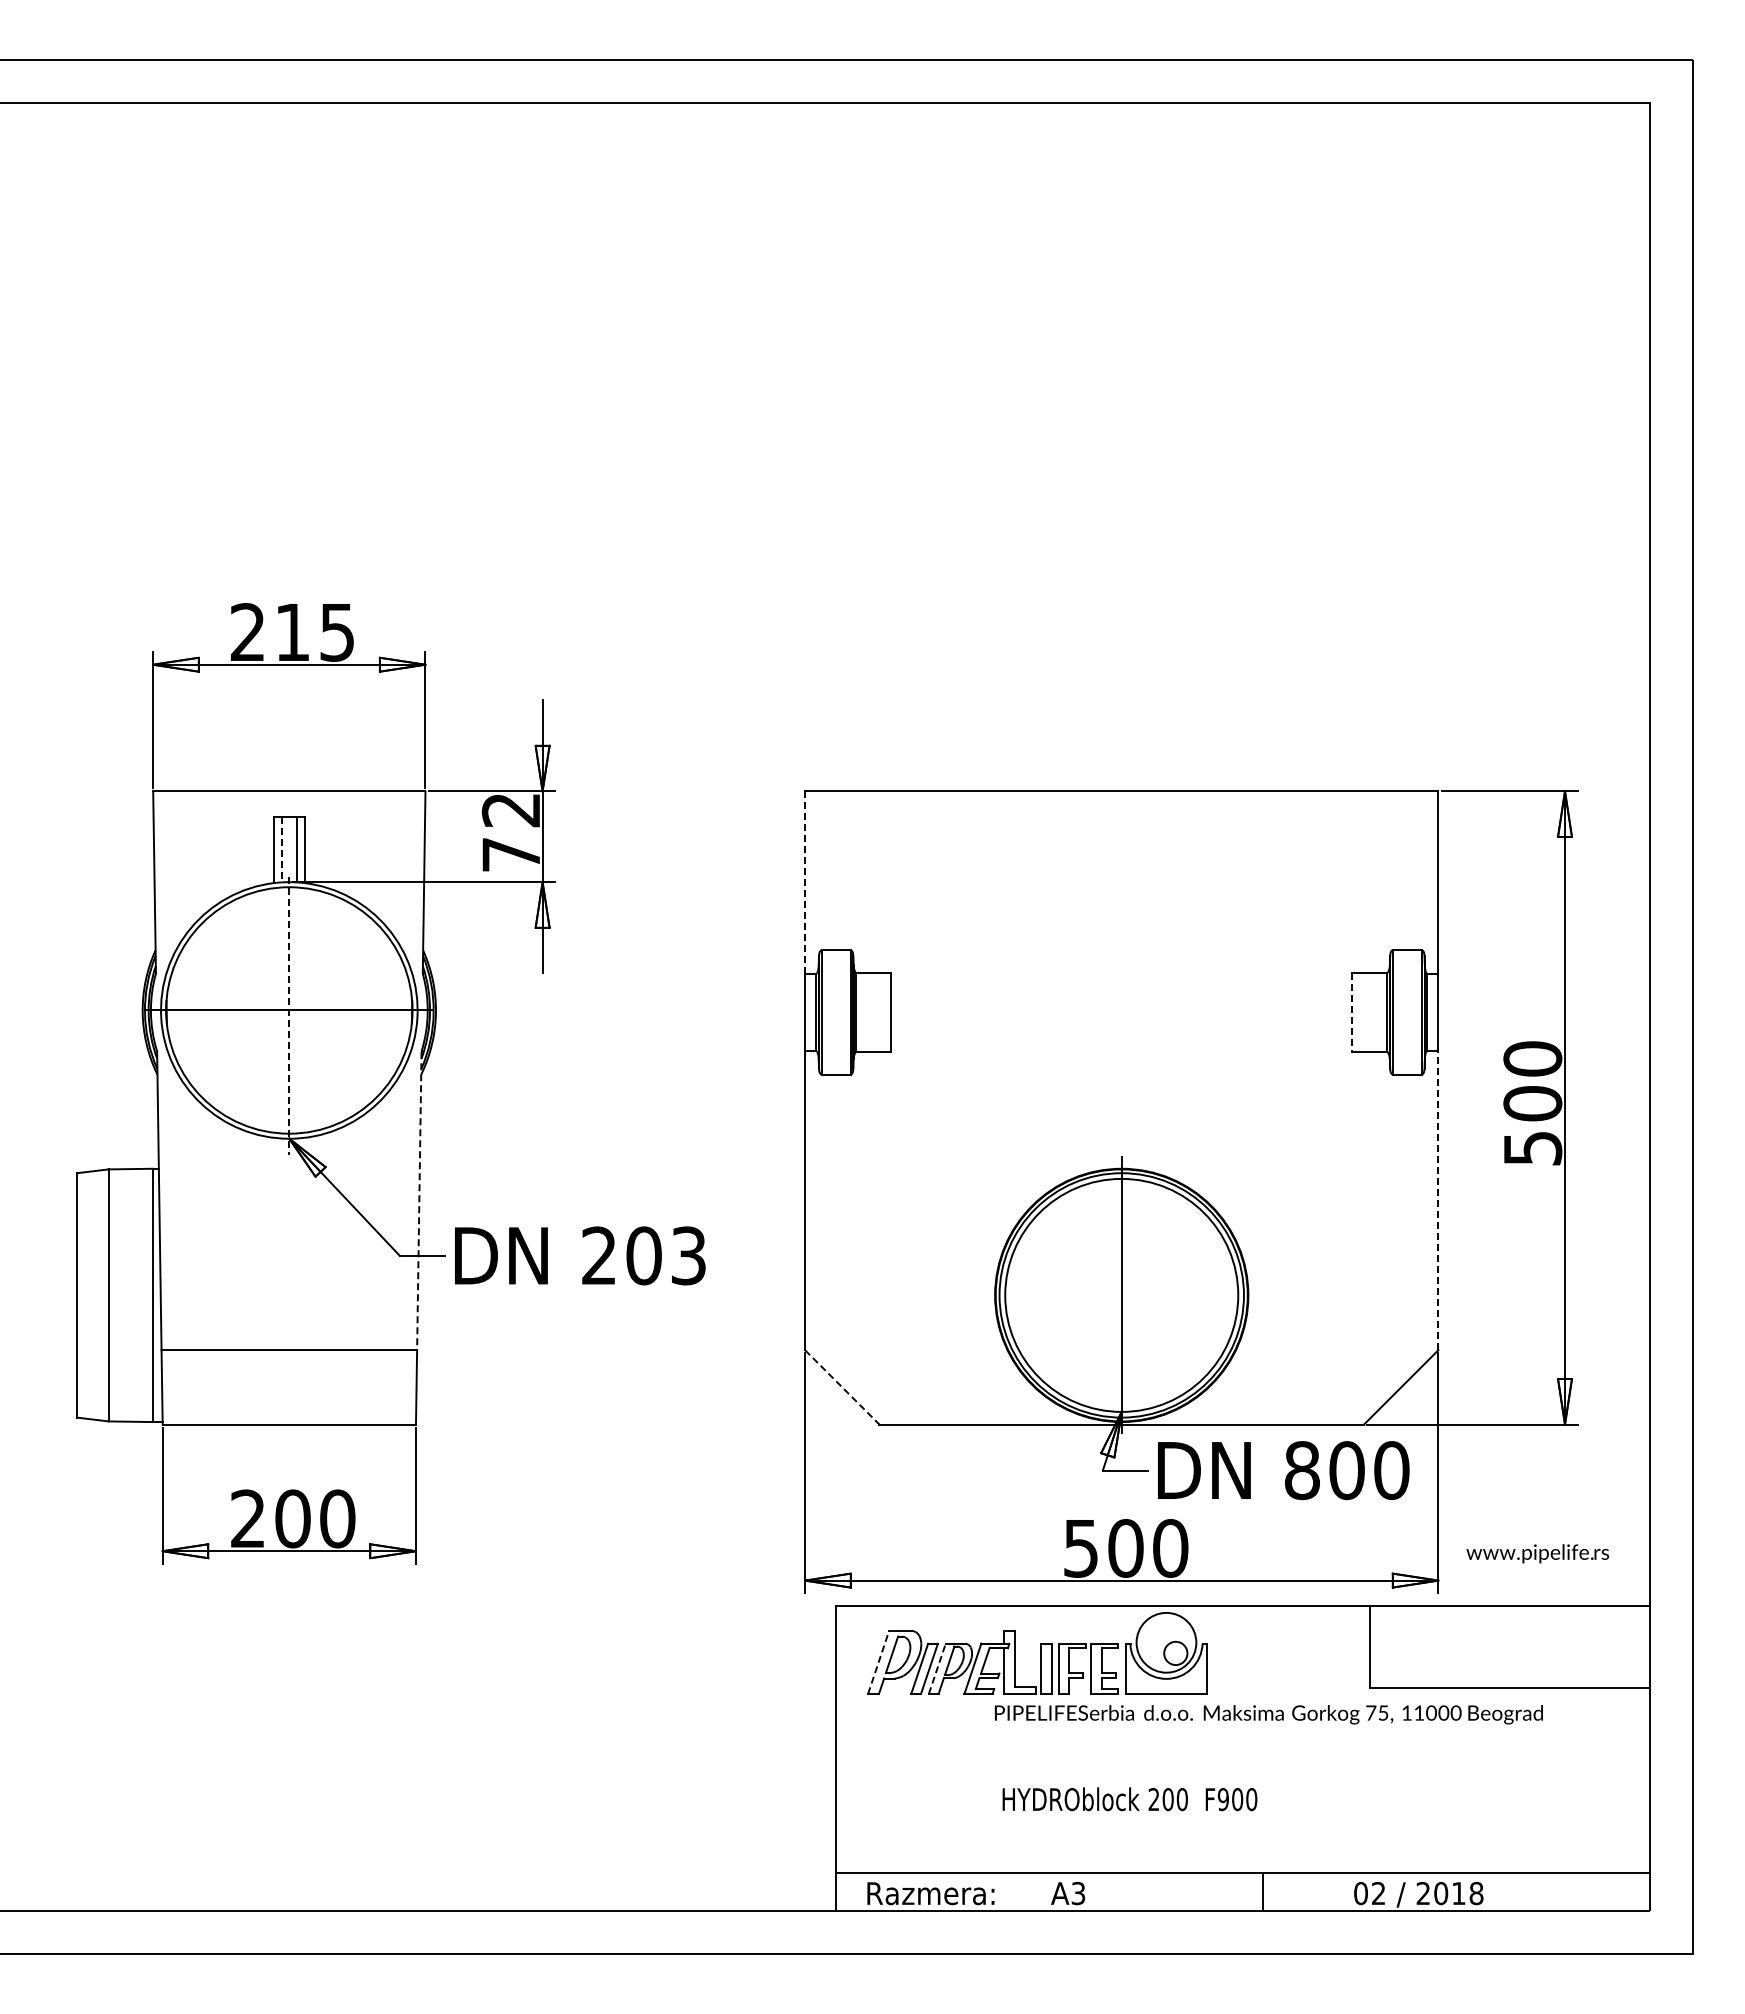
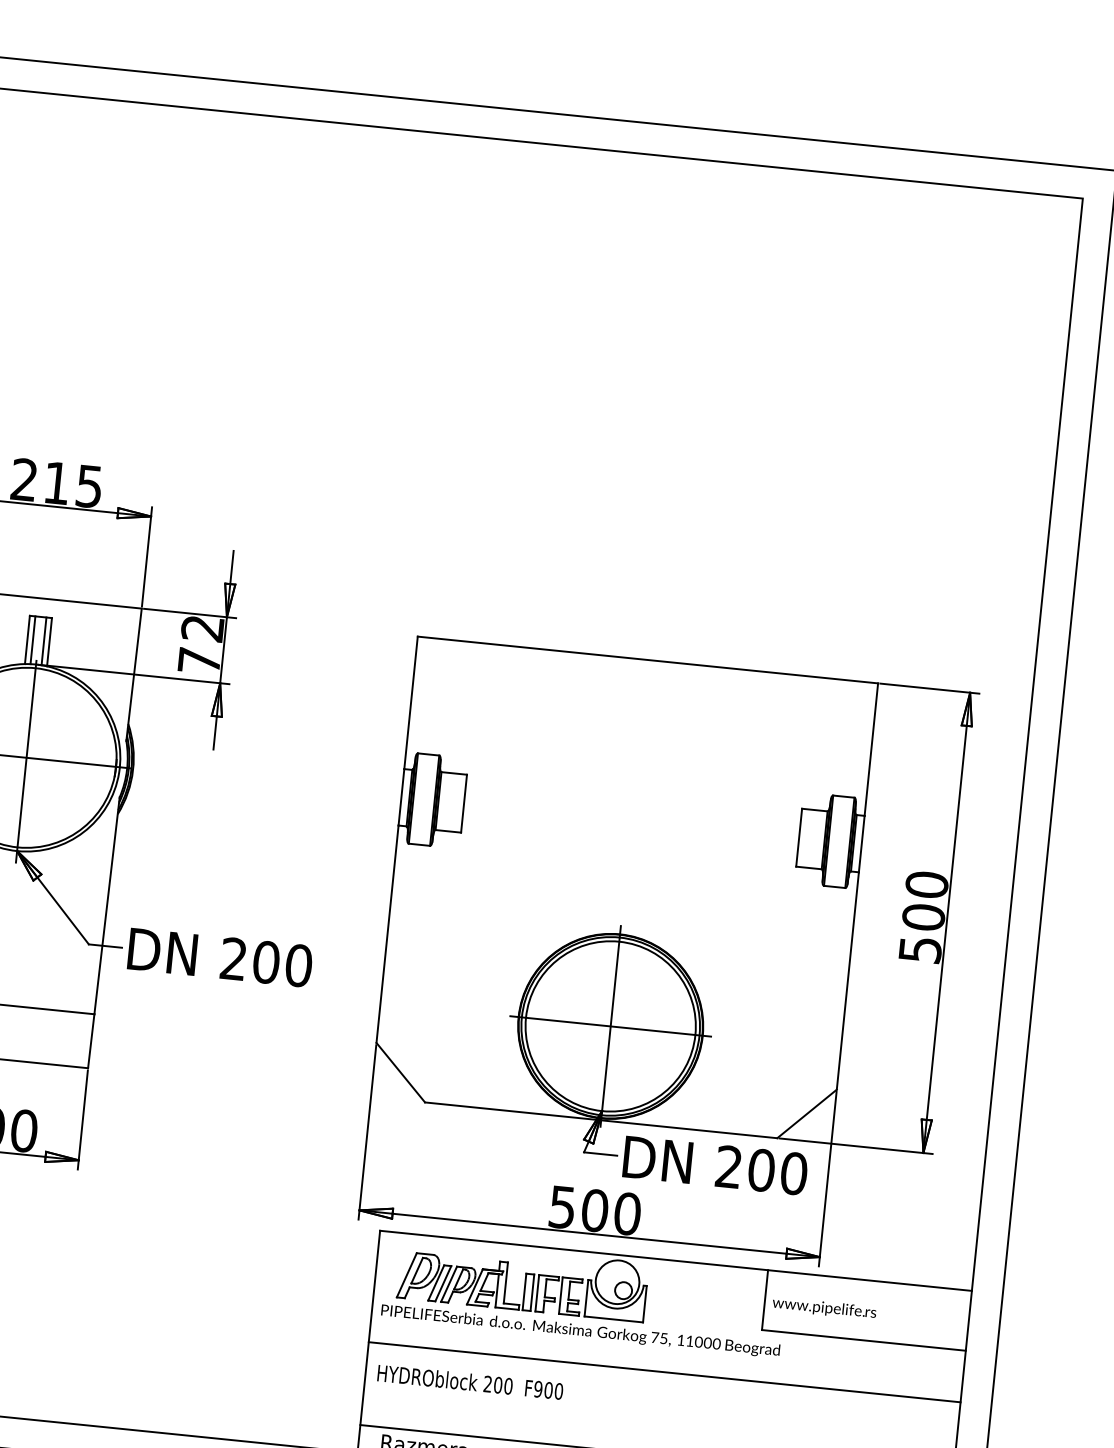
line: (281, 849) -> (32, 640), dashed -> solid
line: (805, 882) -> (411, 702), dashed -> solid
line: (1352, 1012) -> (799, 837), dashed -> solid
line: (289, 1015) -> (26, 761), dashed -> solid
line: (1438, 1200) -> (847, 980), dashed -> solid
line: (419, 1201) -> (107, 906), dashed -> solid
text: (688, 1255) -> (298, 965), 203 -> 200
line: (1121, 1295) -> (610, 1026), added
line: (842, 1387) -> (400, 1072), dashed -> solid
text: (1301, 1470) -> (728, 1166), 800 -> 200
text: (1537, 1553) -> (824, 1308), moved
line: (878, 1662) -> (406, 1275), dashed -> solid
line: (937, 1668) -> (449, 1284), dashed -> solid
text: (1268, 1714) -> (580, 1331), moved
line: (1243, 1758) -> (665, 1372), added
text: (1129, 1799) -> (470, 1382), moved

